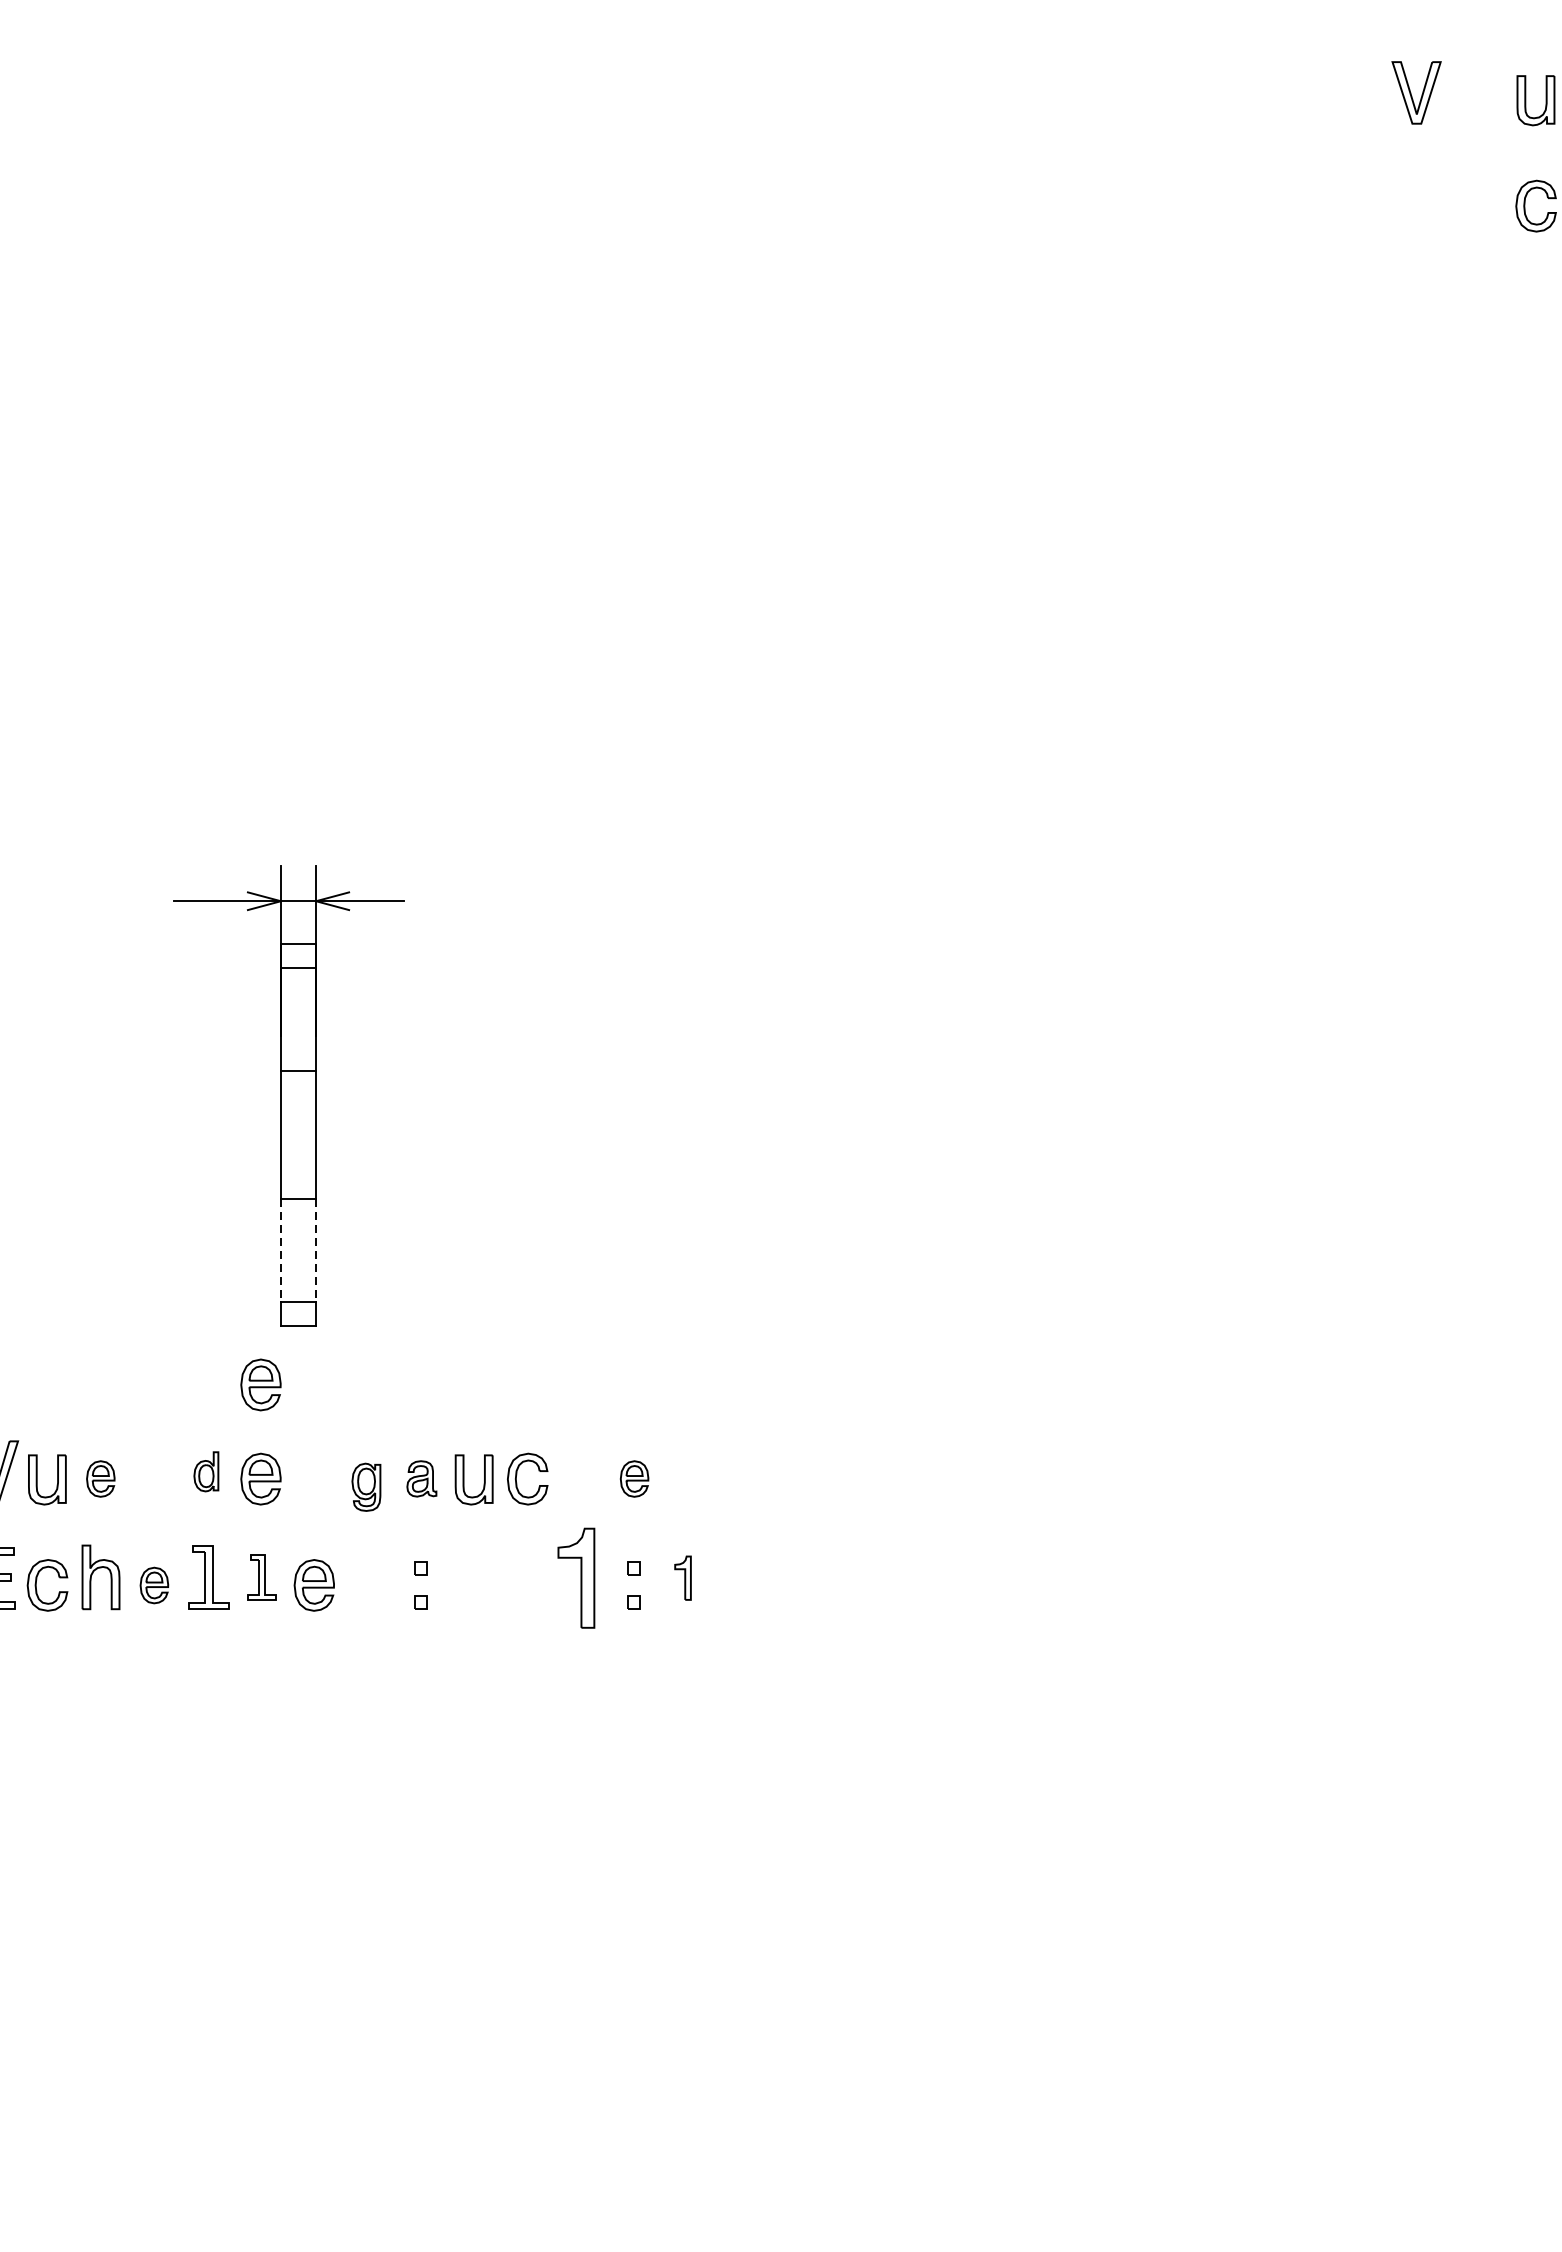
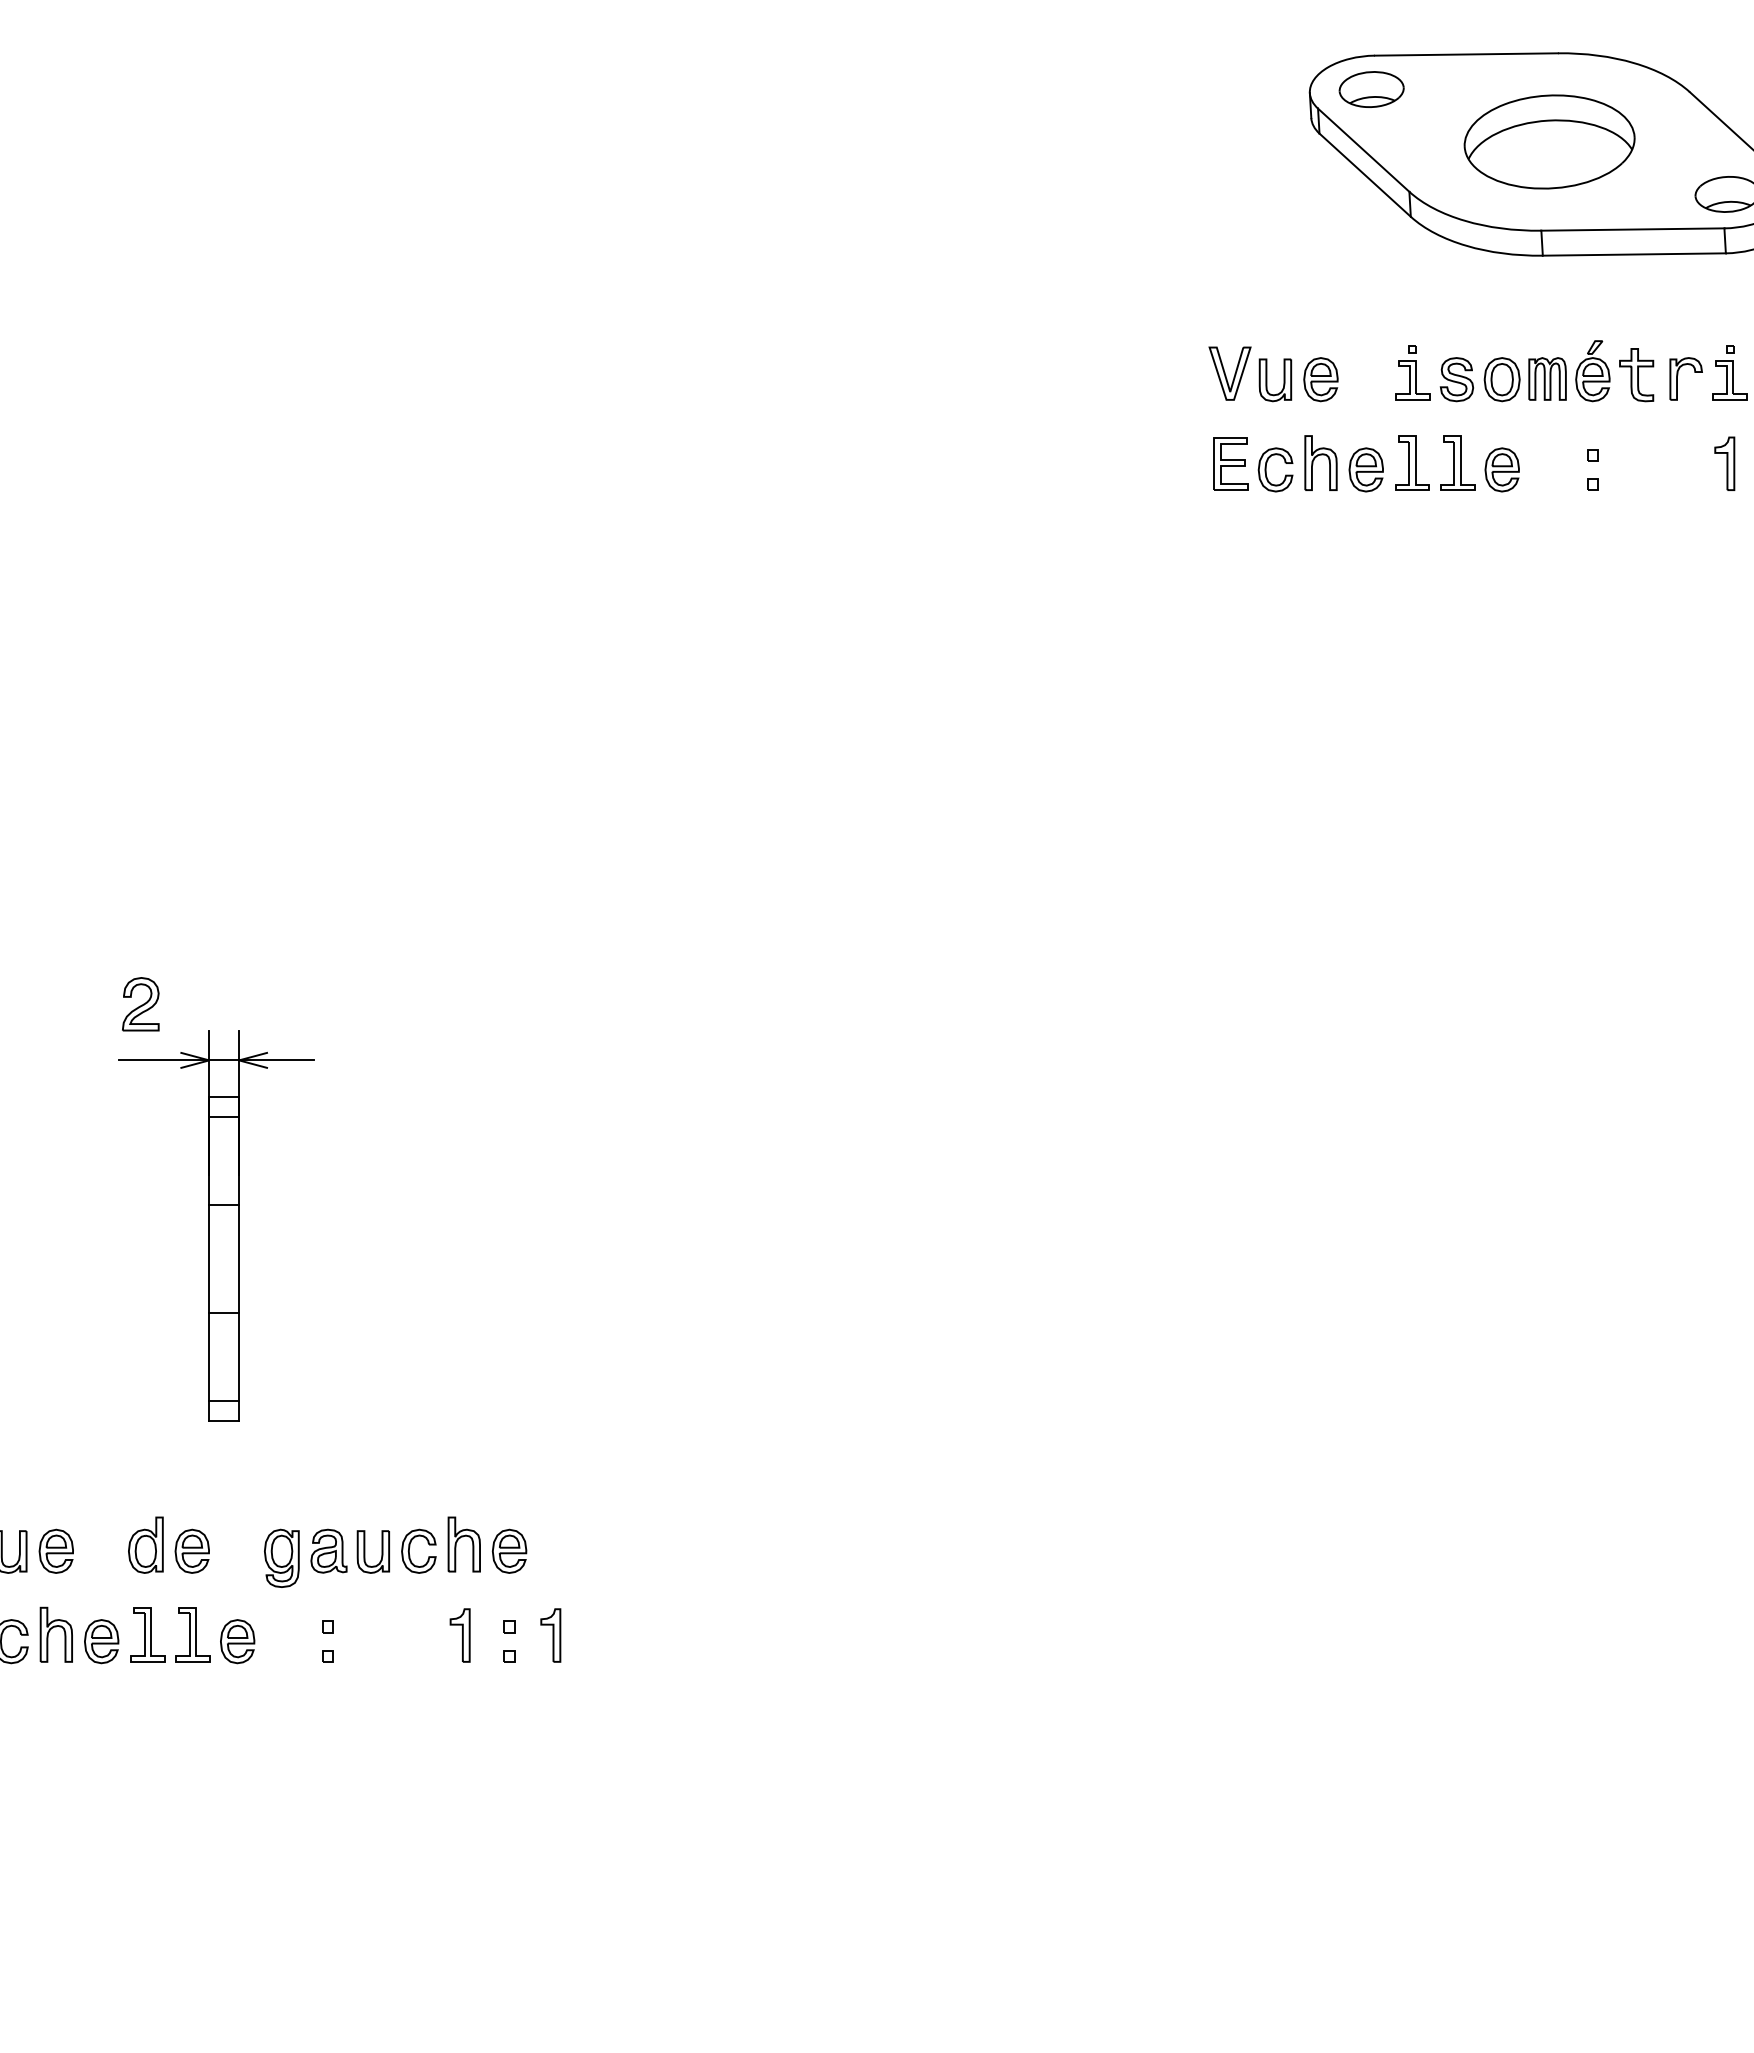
part: (1415, 92) -> (1229, 373), moved
part: (1483, 198) -> (1230, 463), added
part: (199, 835) -> (140, 1004), added
line: (281, 1250) -> (209, 1357), dashed -> solid
line: (316, 1250) -> (239, 1357), dashed -> solid
part: (260, 1383) -> (191, 1470), removed
part: (573, 1468) -> (457, 1542), added
part: (205, 1471) -> (145, 1544), size x1.67
part: (99, 1478) -> (55, 1550), size x1.43
part: (421, 1478) -> (328, 1550), size x1.43
part: (634, 1478) -> (509, 1550), size x1.43
part: (365, 1486) -> (281, 1557), size x1.43
part: (261, 1577) -> (192, 1634), size x1.43
part: (575, 1578) -> (459, 1635), size x0.62
part: (682, 1578) -> (550, 1635), size x1.43
part: (154, 1585) -> (101, 1641), size x1.43

